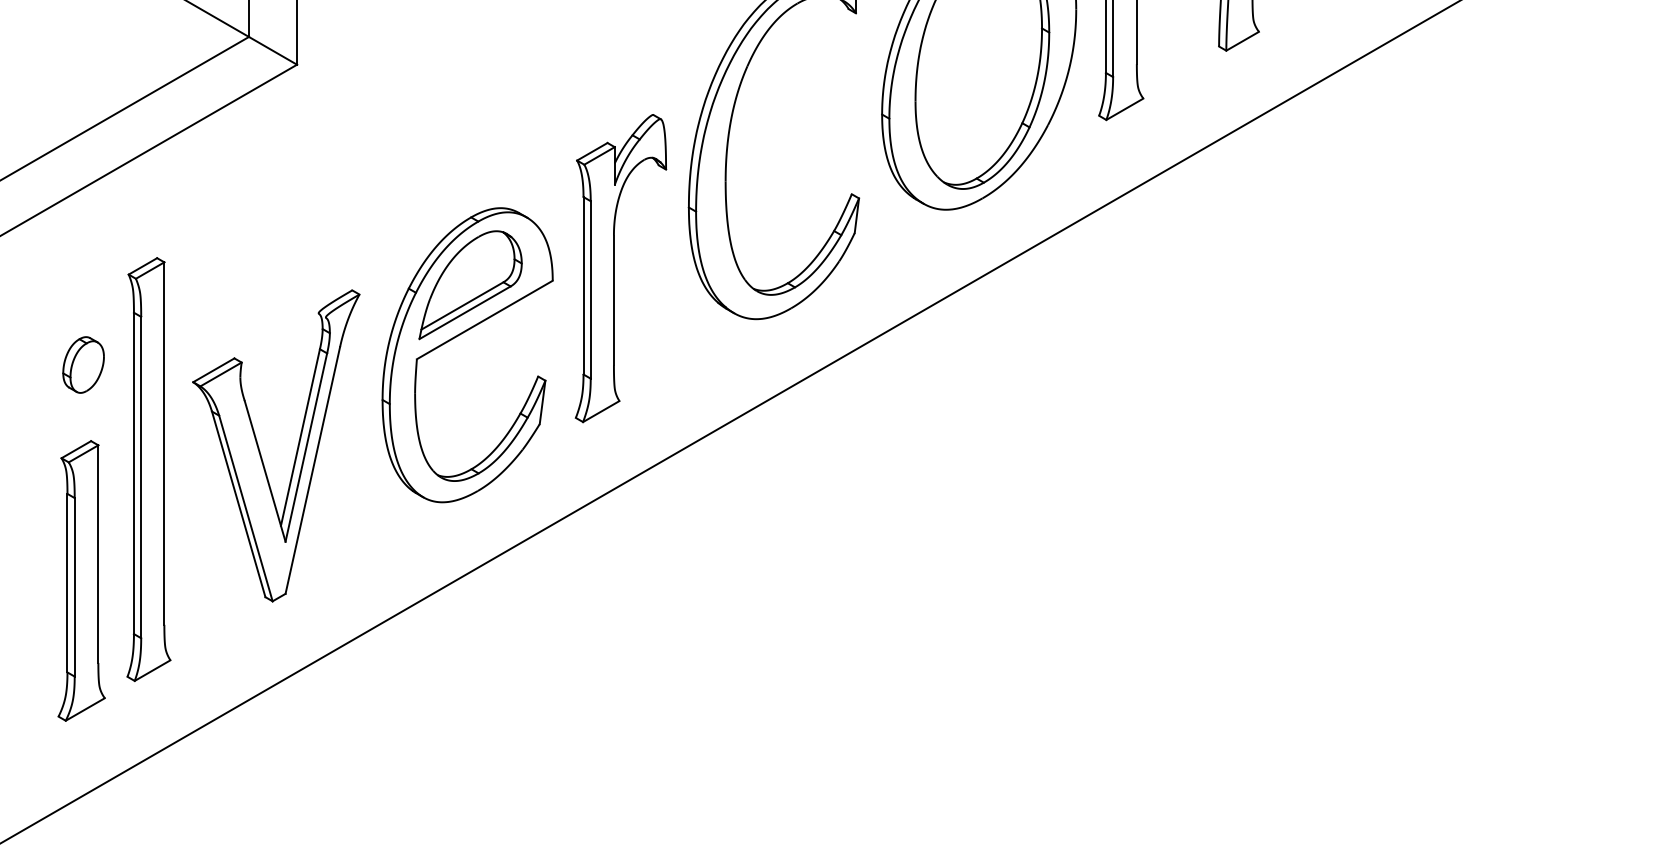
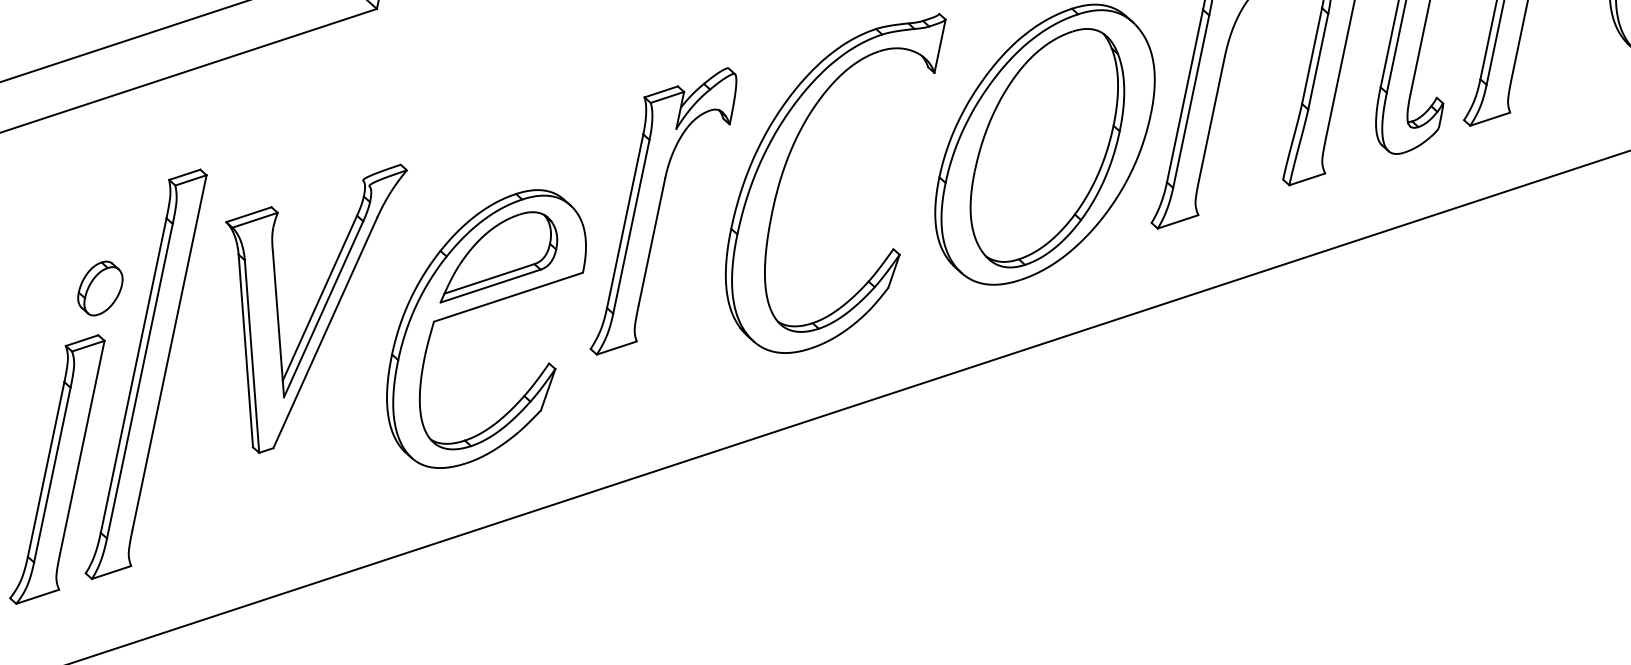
part: (620, 268) -> (664, 211), moved
part: (83, 364) -> (100, 288), moved
part: (260, 450) -> (278, 302), moved

